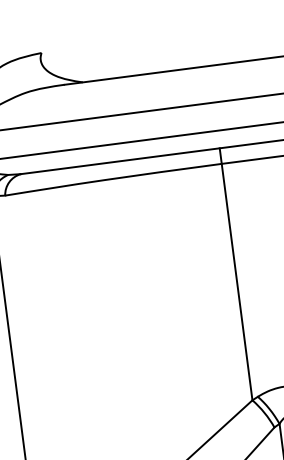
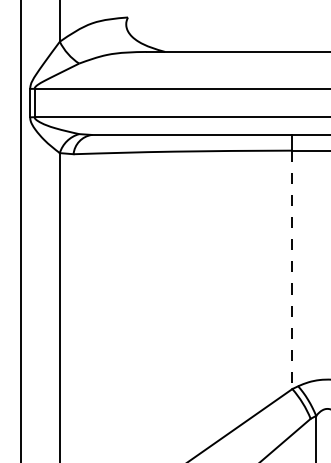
line: (237, 282) -> (292, 270), solid -> dashed

